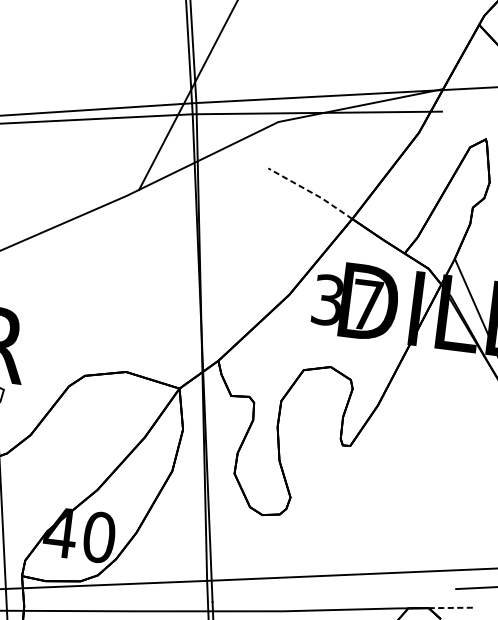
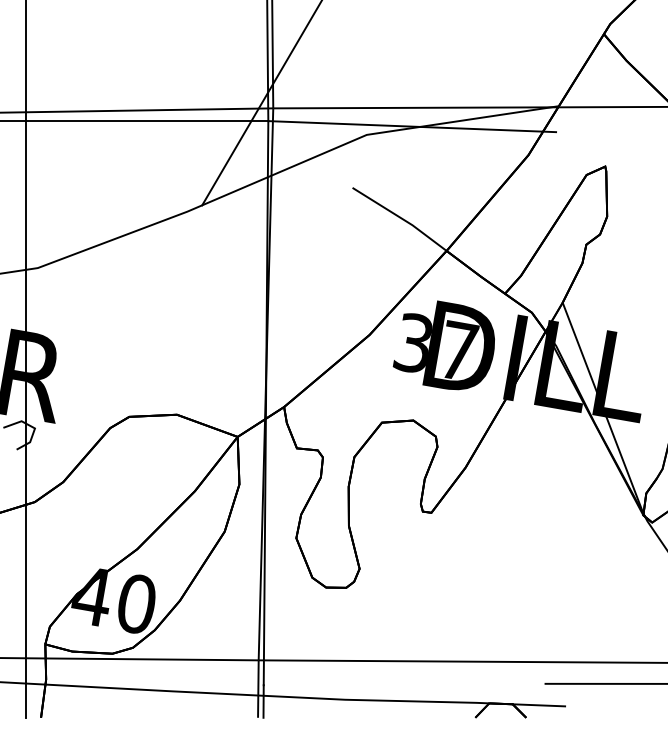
line: (311, 192) -> (400, 217), dashed -> solid
line: (451, 608) -> (539, 705), dashed -> solid

